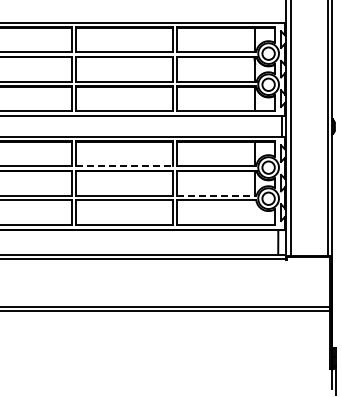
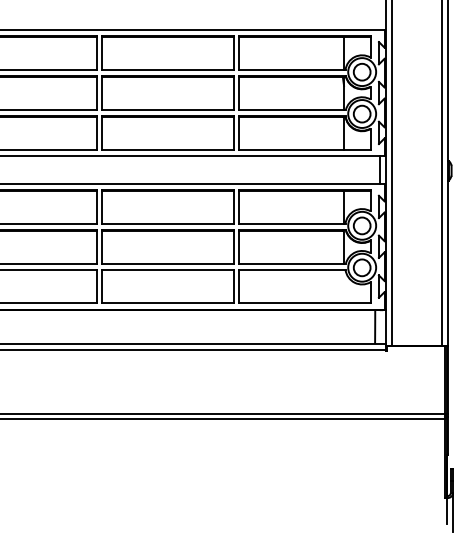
line: (124, 166) -> (167, 224), dashed -> solid
line: (217, 195) -> (293, 263), dashed -> solid

